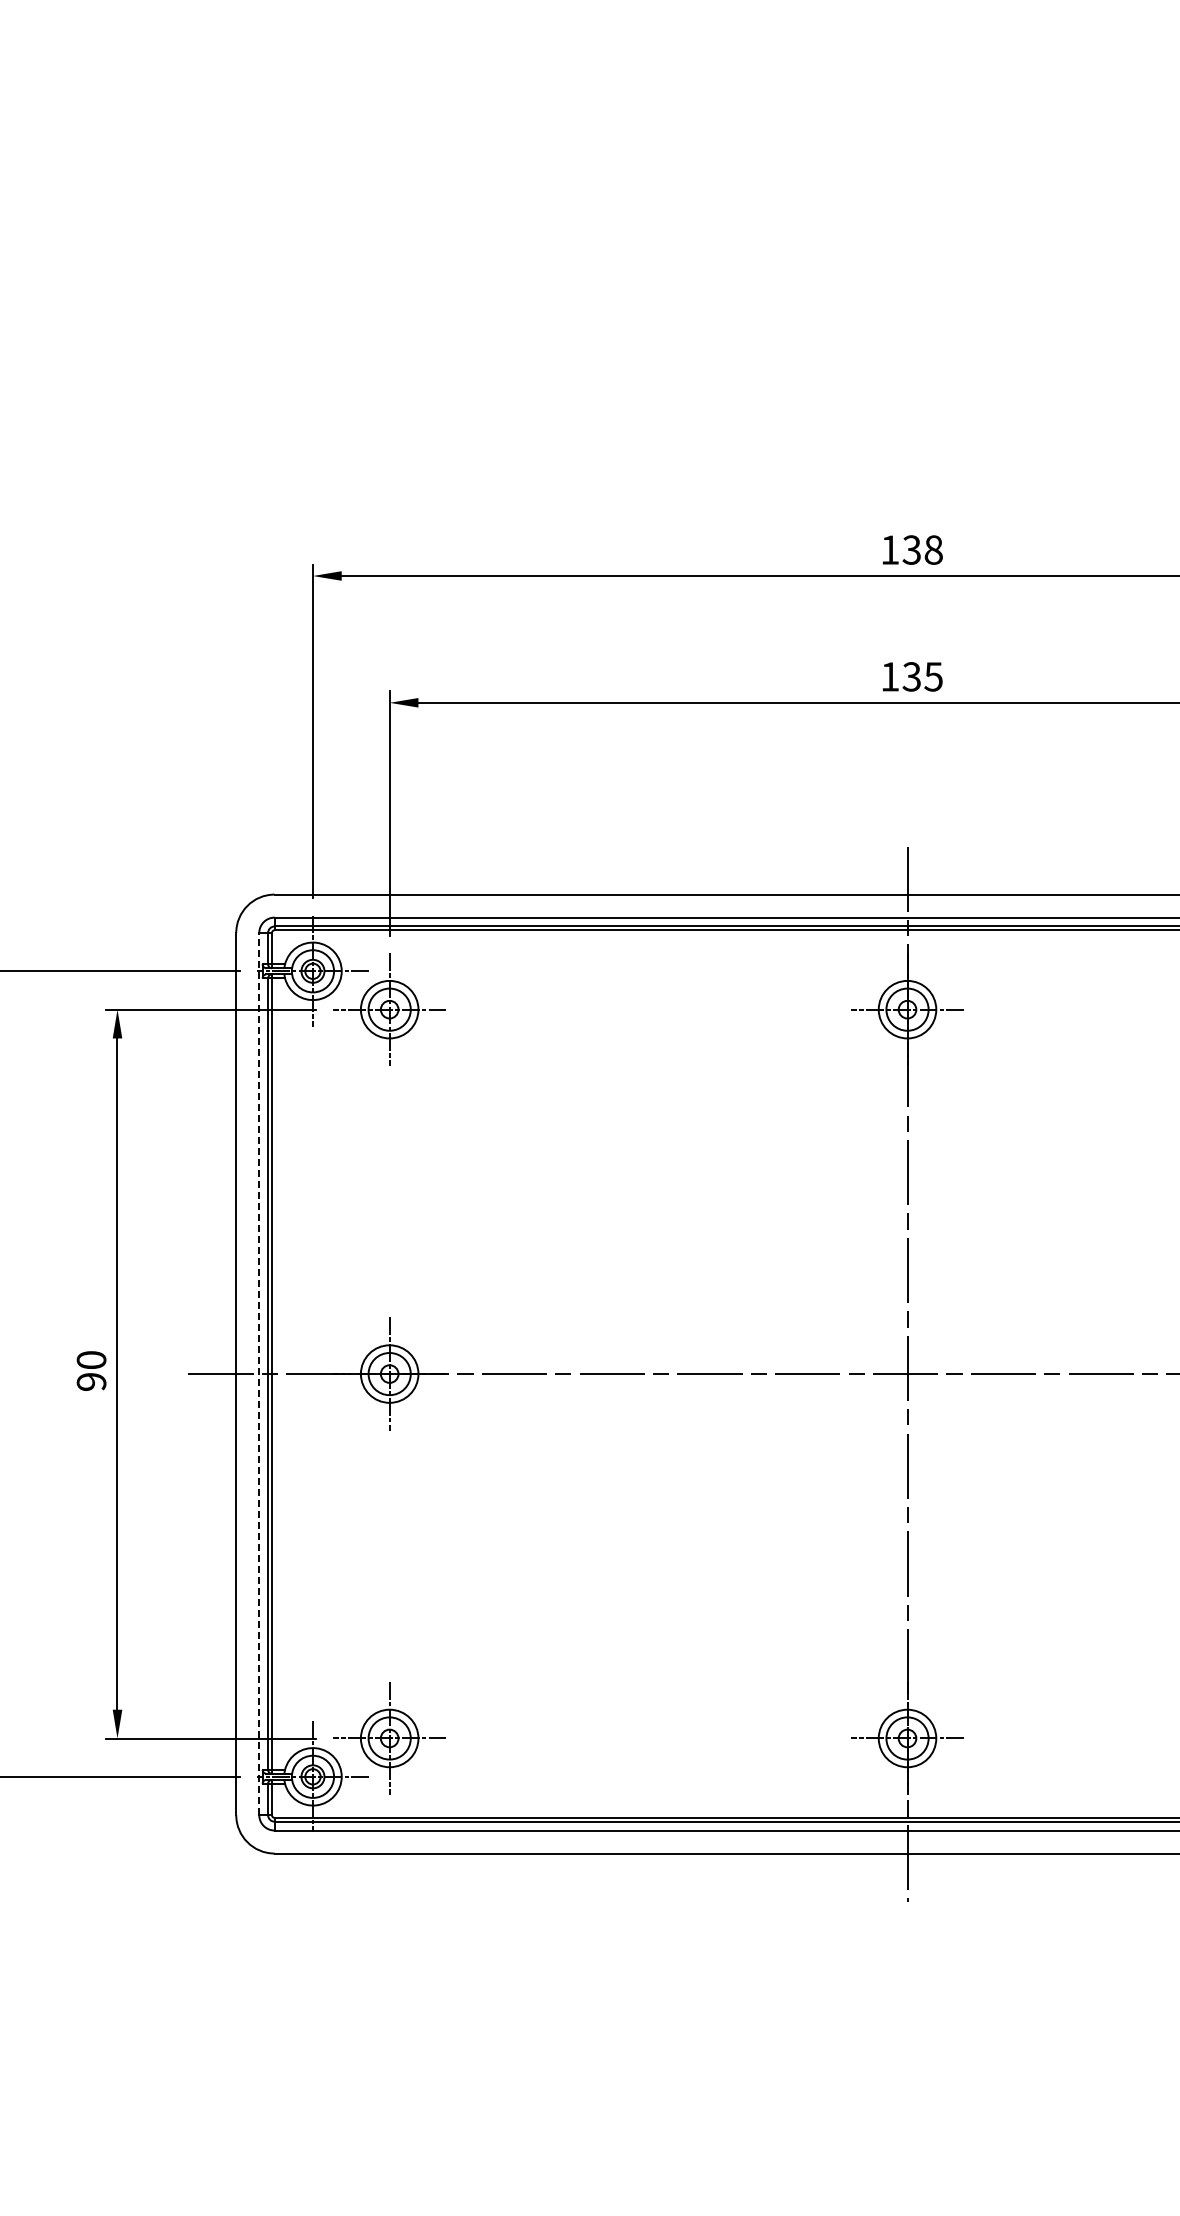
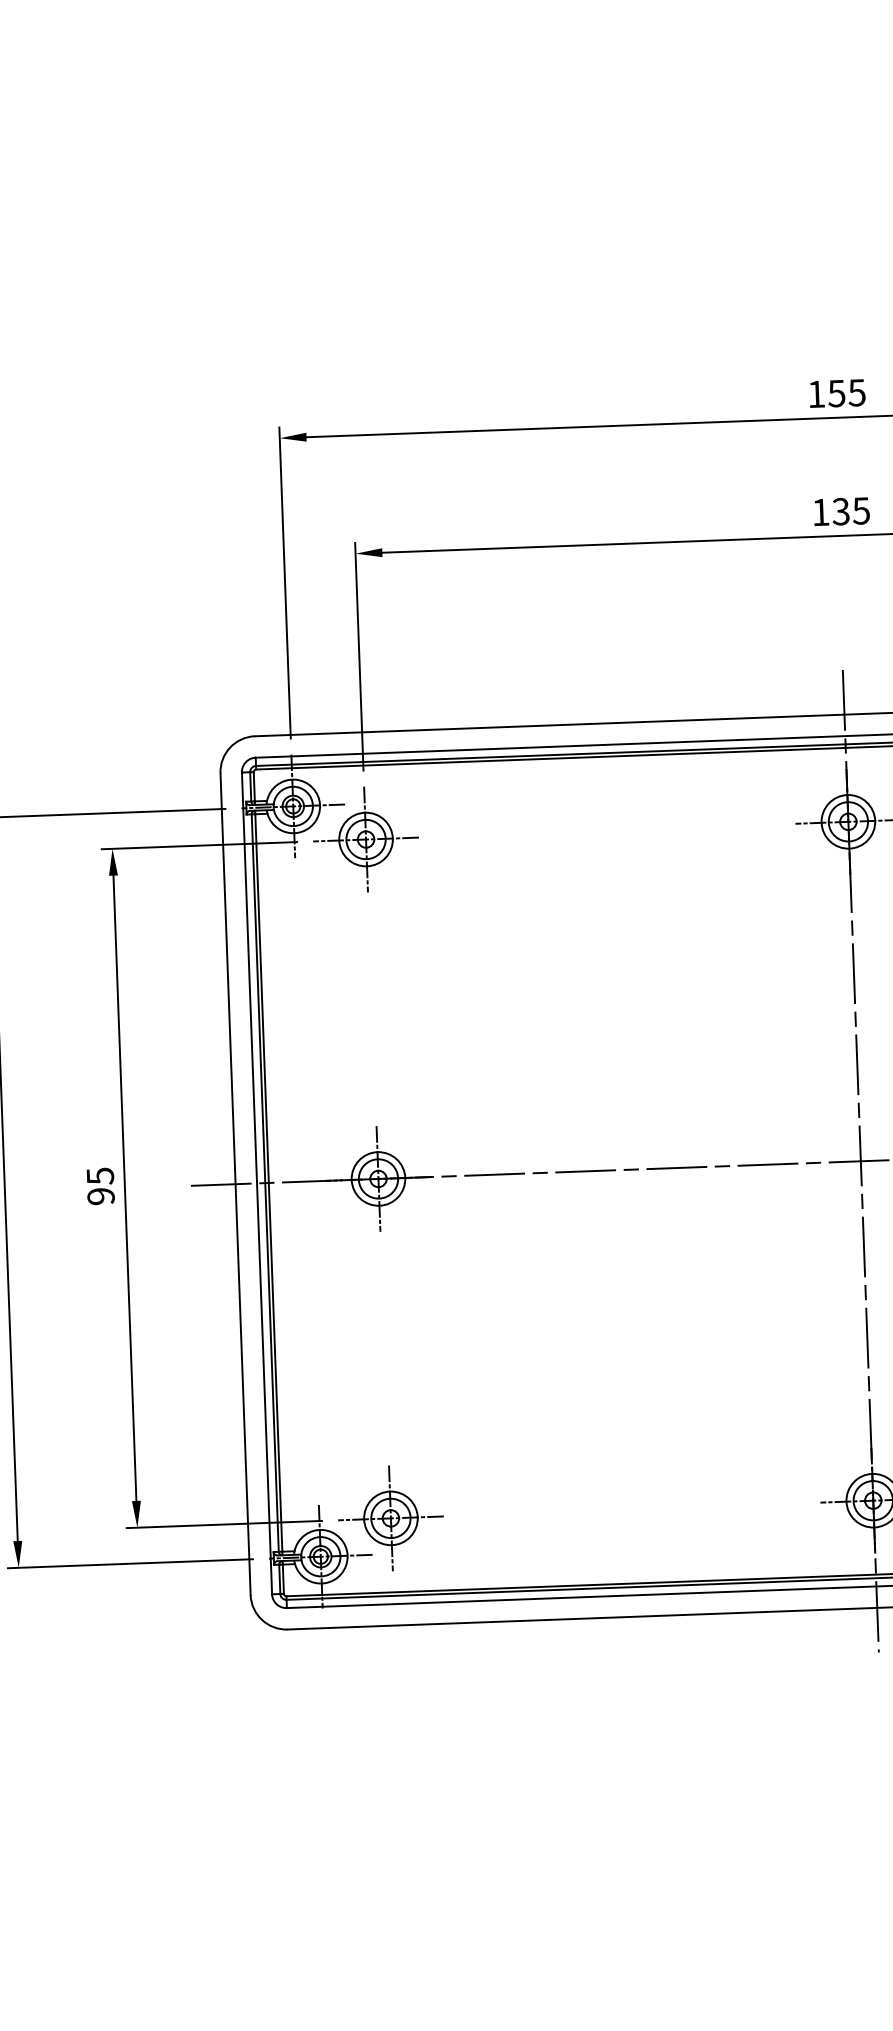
text: (922, 549) -> (846, 392), 138 -> 155
text: (91, 1360) -> (100, 1176), 90 -> 95
line: (259, 1373) -> (257, 1182), dashed -> solid

